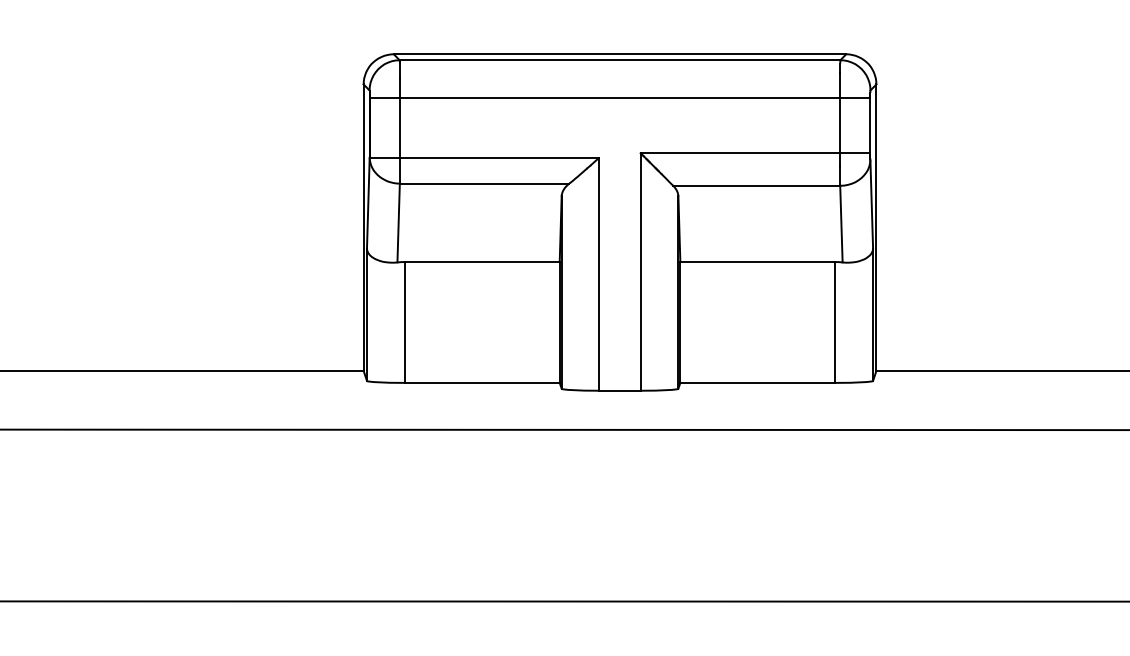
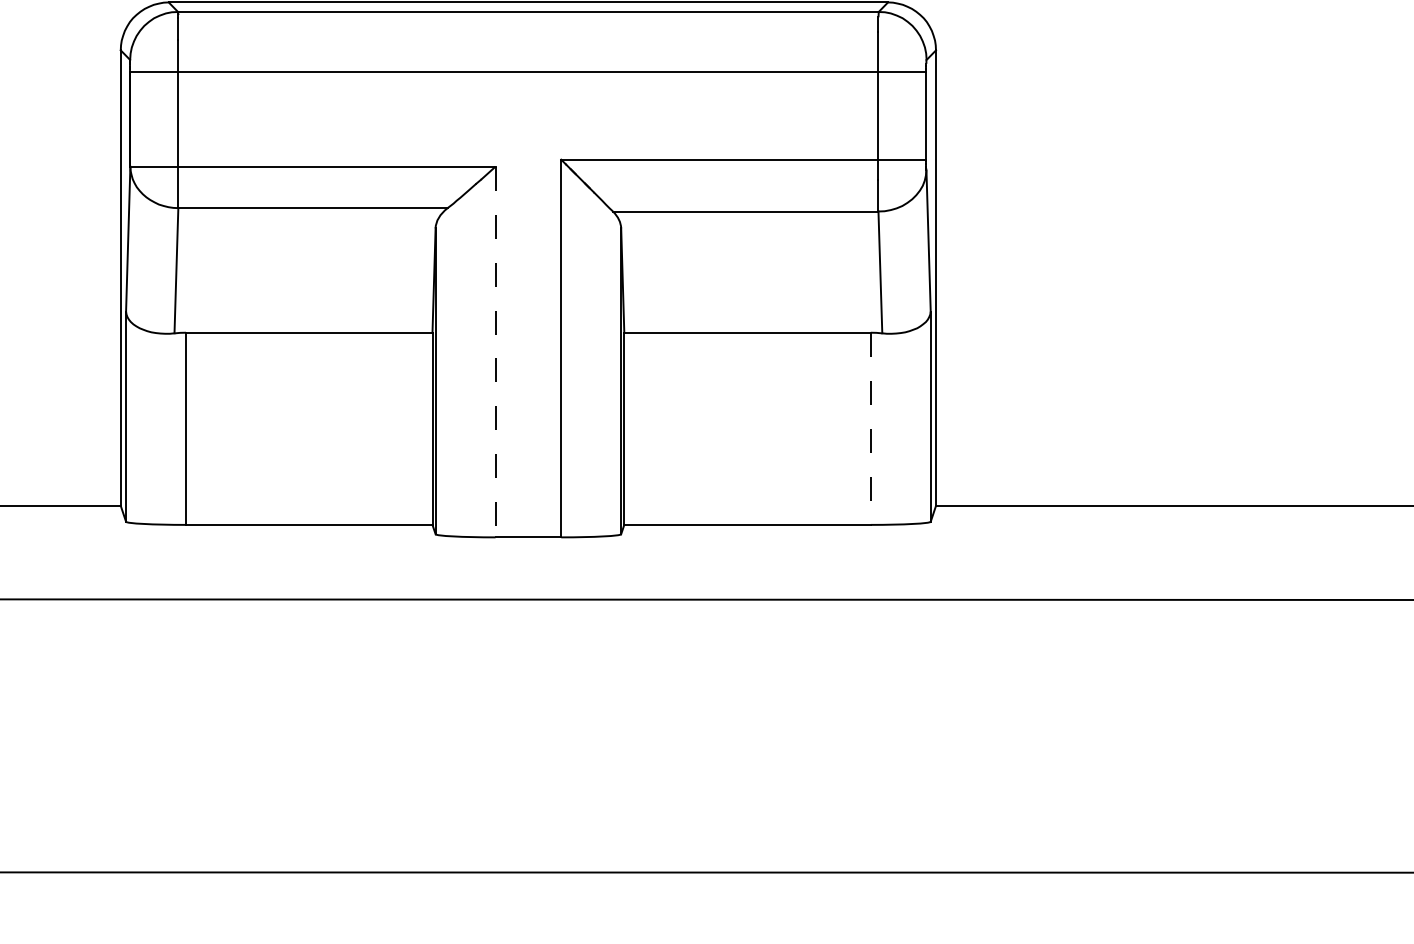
line: (599, 274) -> (495, 352), solid -> dashed
line: (835, 322) -> (870, 428), solid -> dashed

